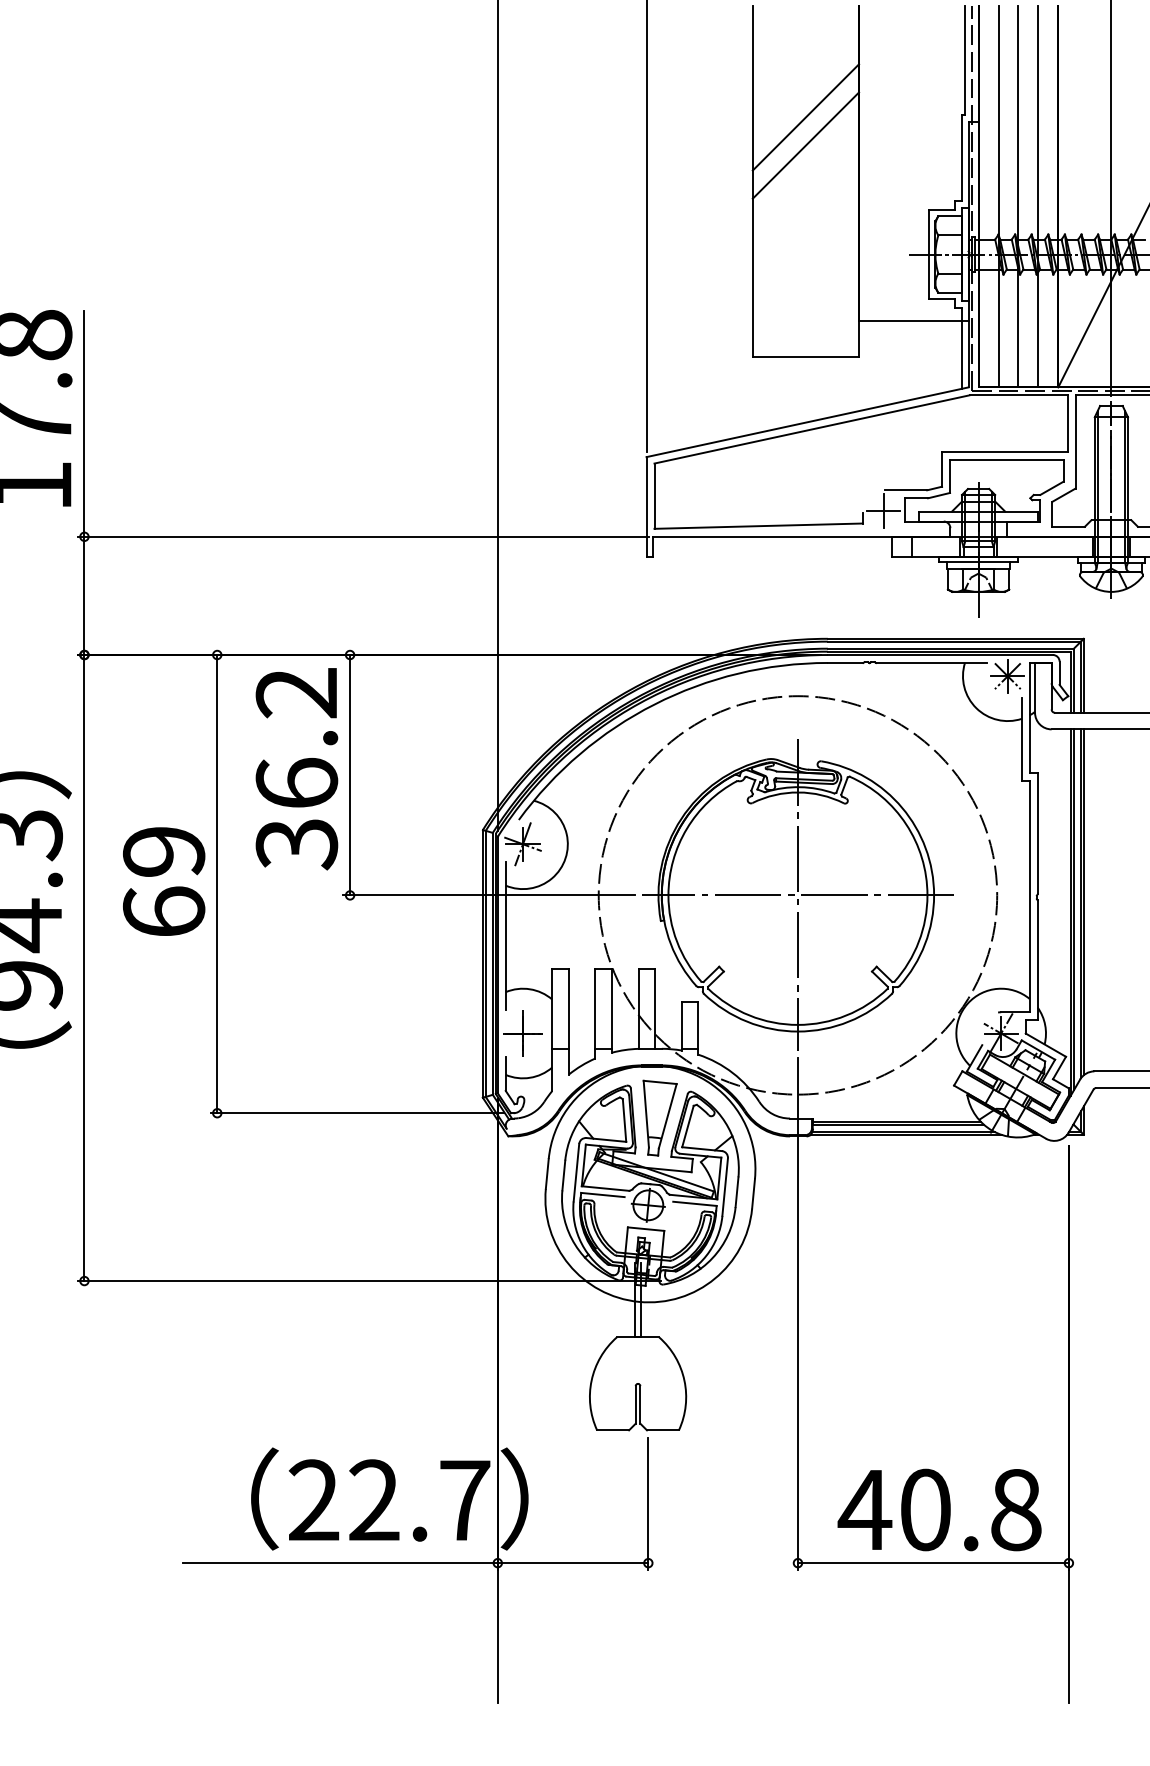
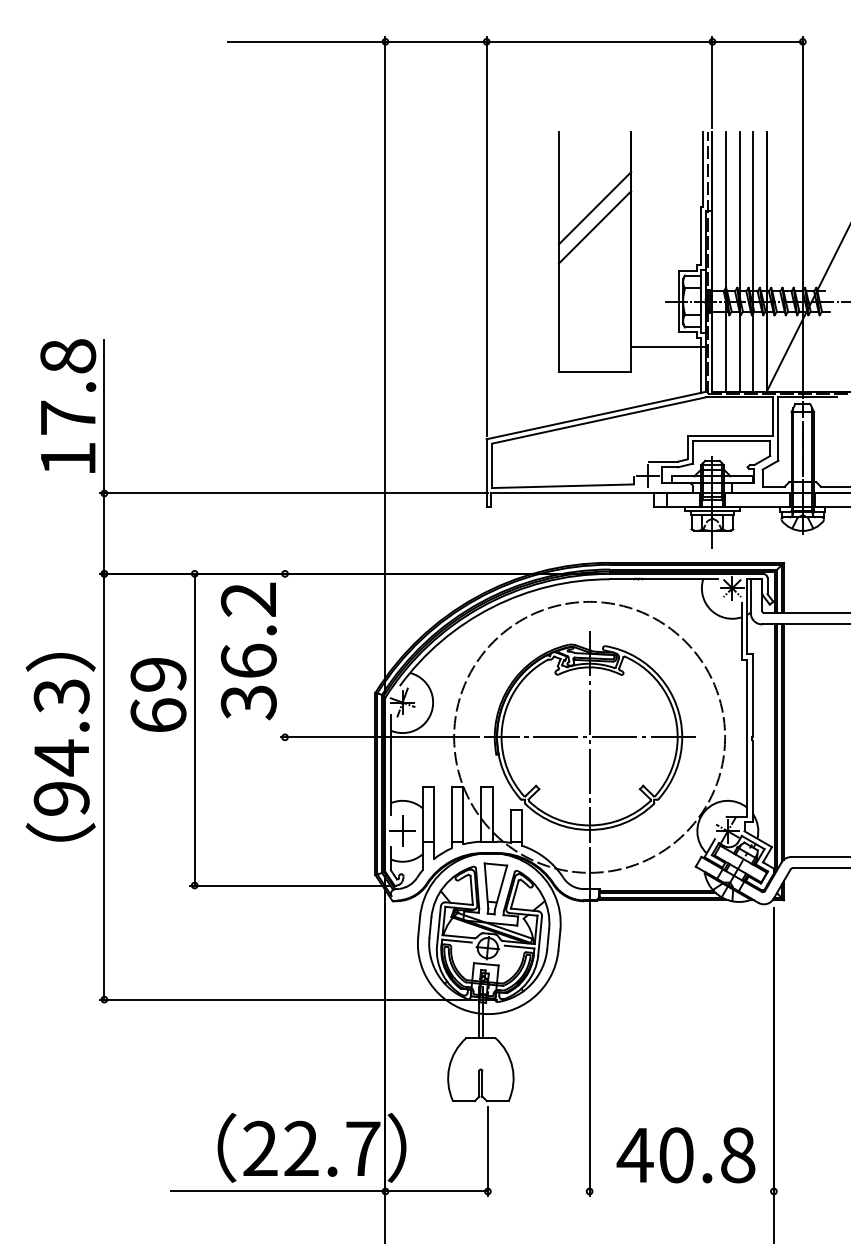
line: (350, 775) -> (285, 655), removed
text: (164, 880) -> (158, 694), moved
line: (933, 1563) -> (681, 1191), removed

